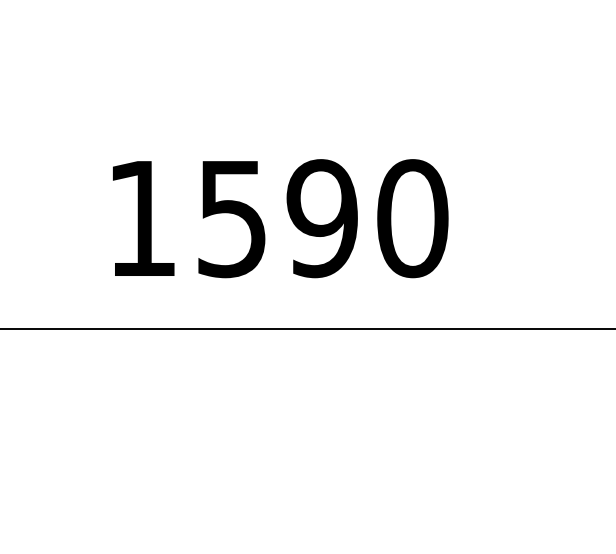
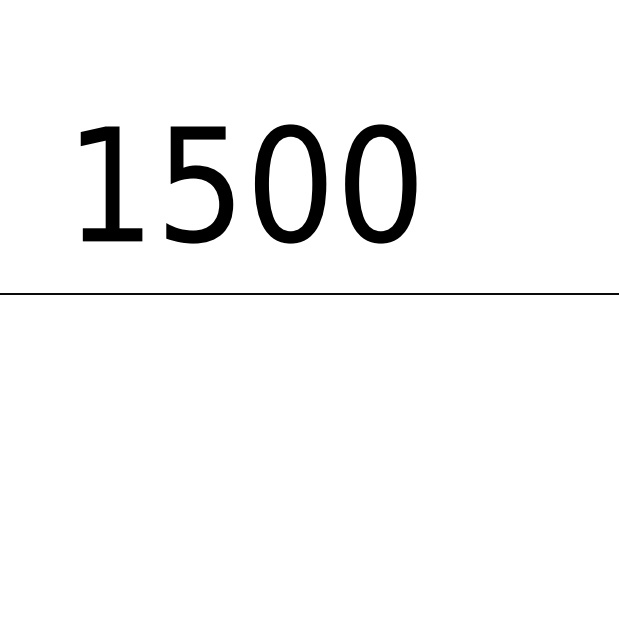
text: (322, 218) -> (290, 183), 1590 -> 1500

